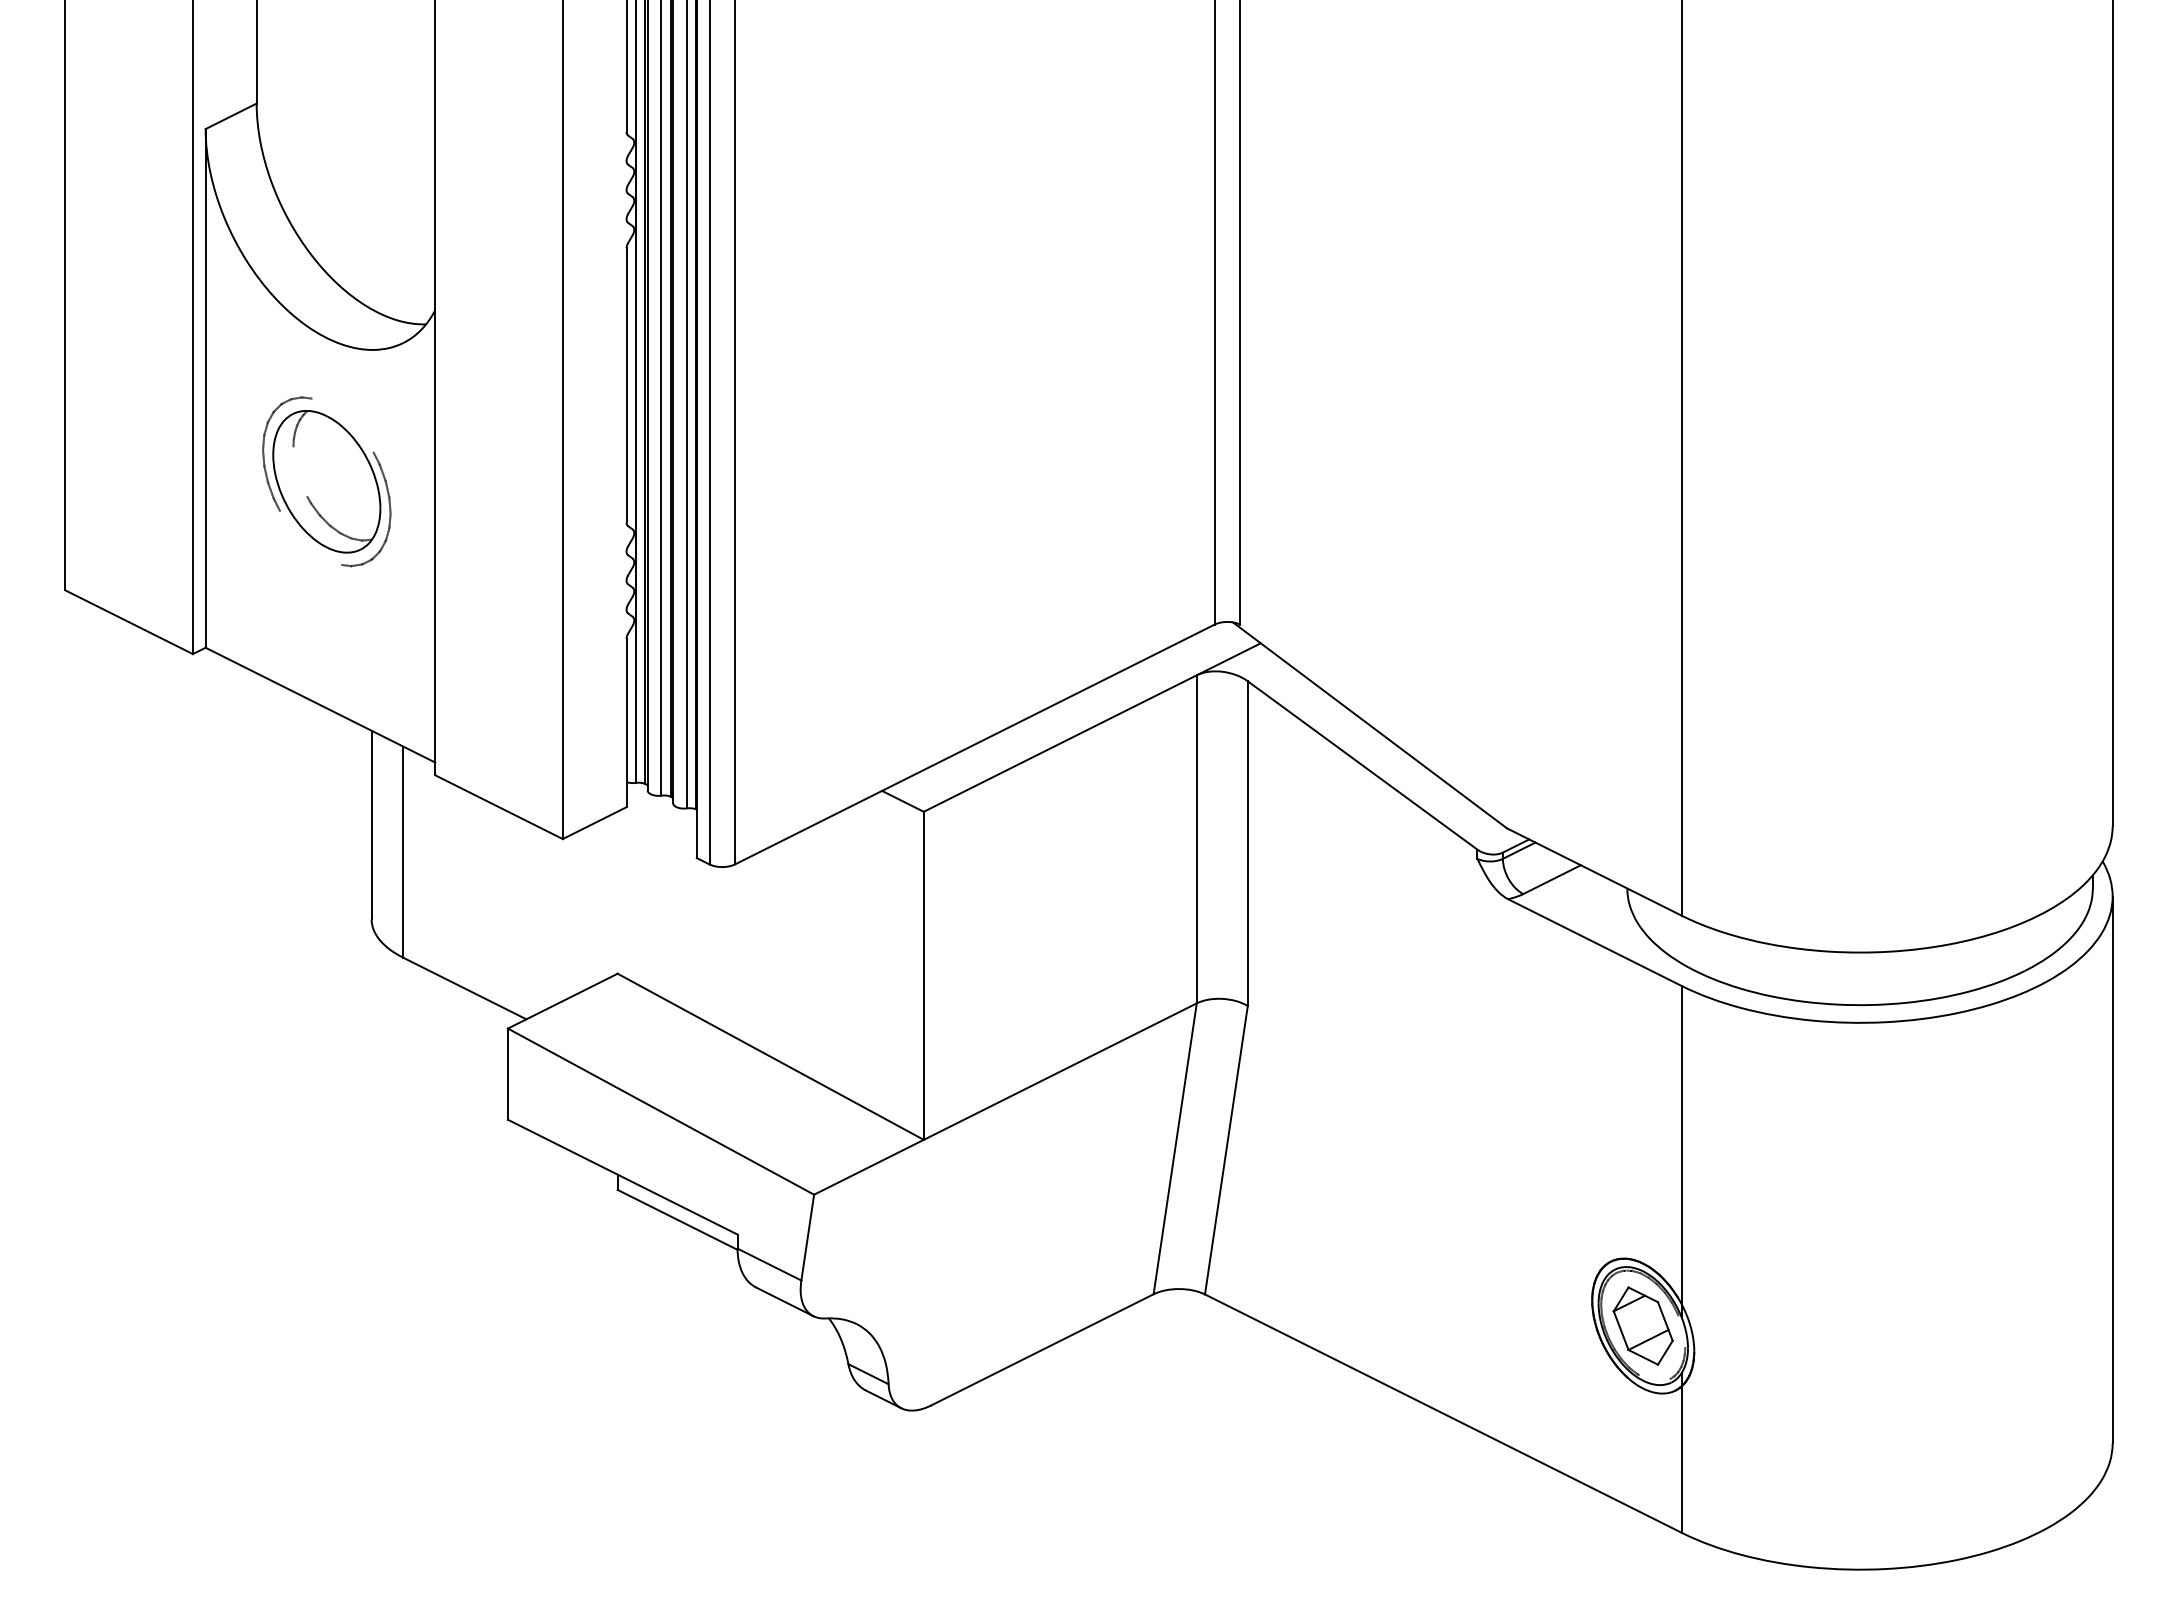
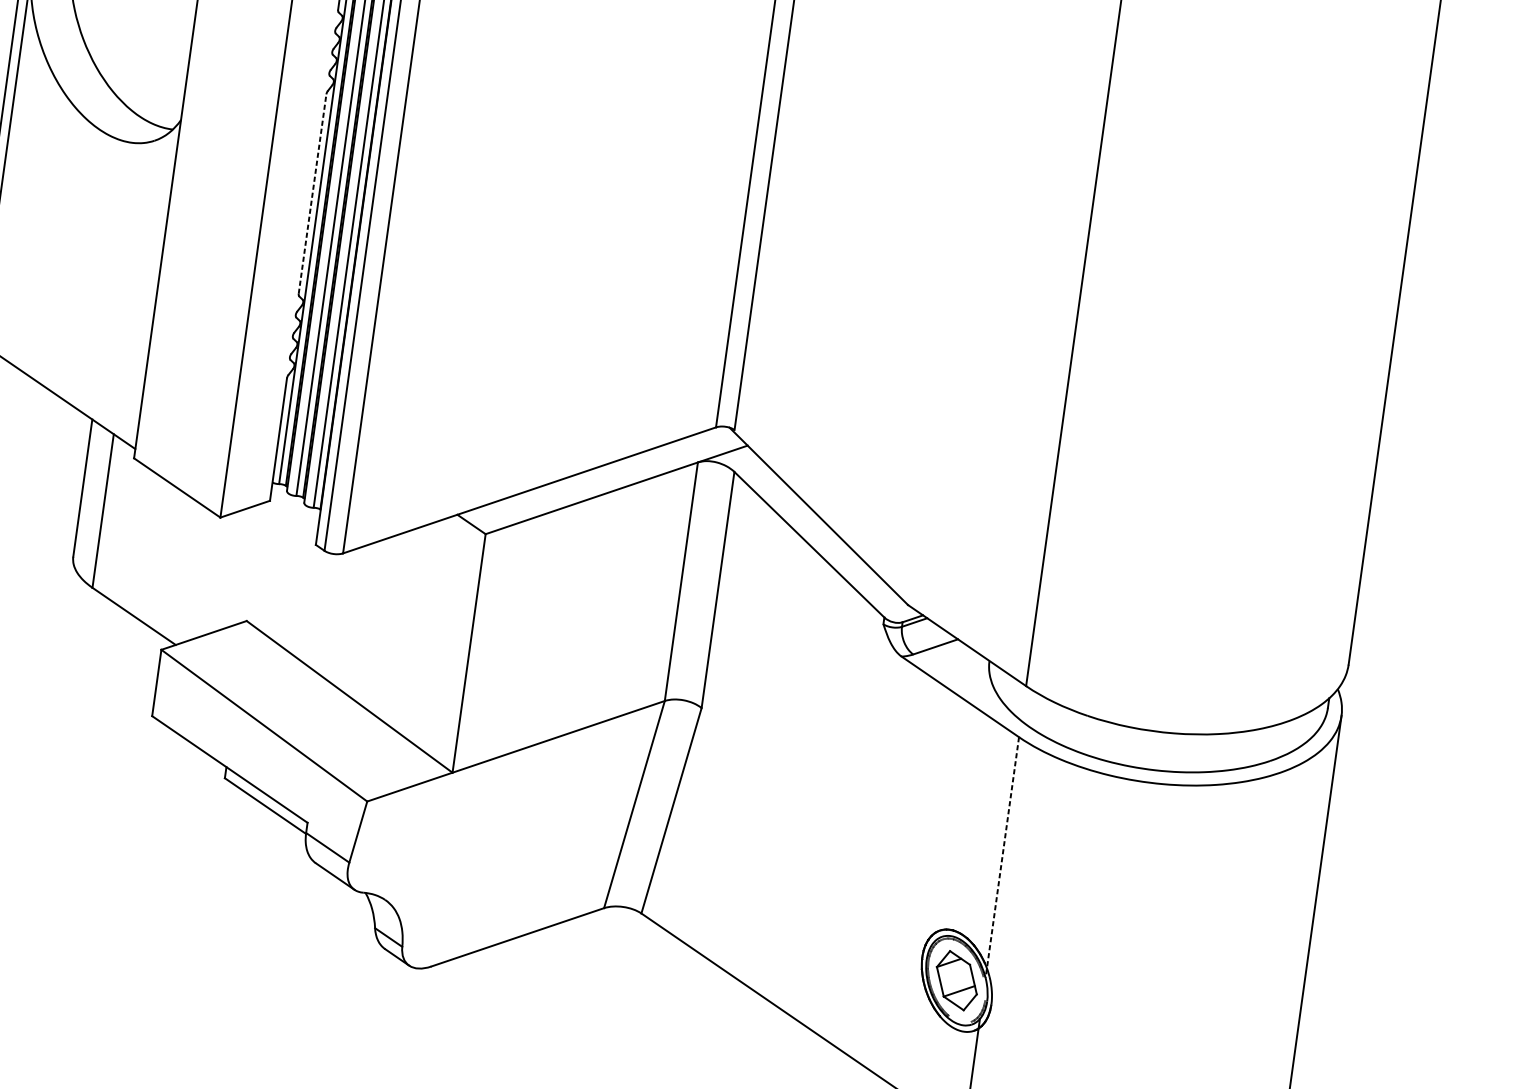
line: (626, 384) -> (312, 193), solid -> dashed
part: (326, 481) -> (84, 233), removed
line: (1681, 1151) -> (1002, 857), solid -> dashed

